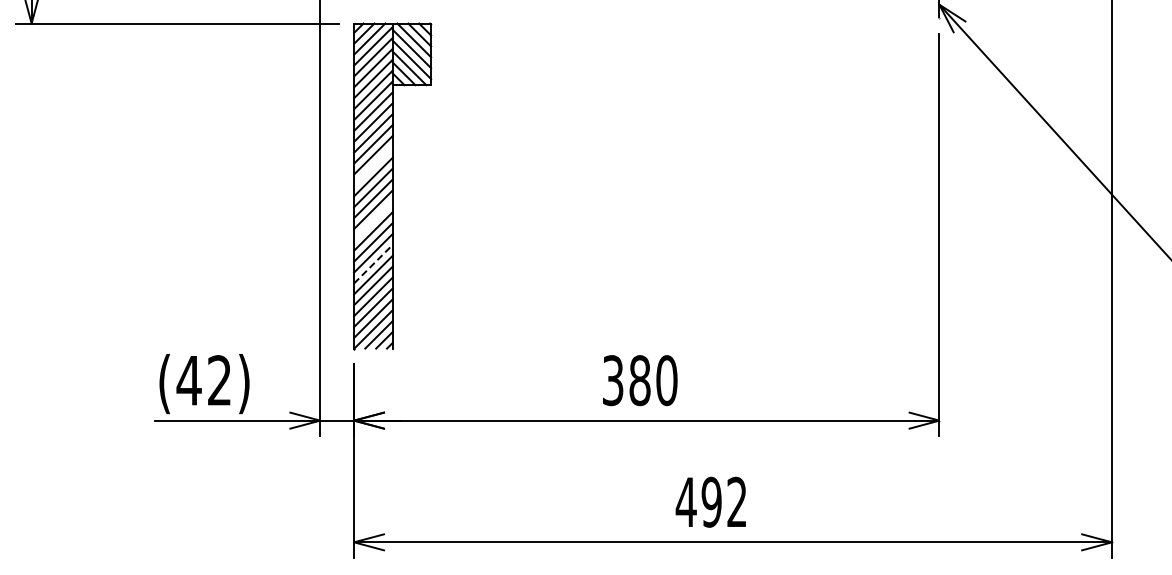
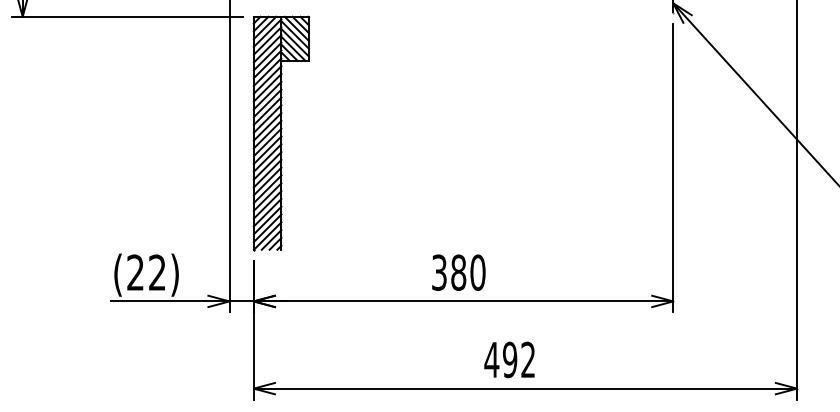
line: (373, 165) -> (267, 118), added
line: (373, 220) -> (267, 157), added
line: (373, 263) -> (267, 188), dashed -> solid
text: (188, 380) -> (135, 272), (42) -> (22)

